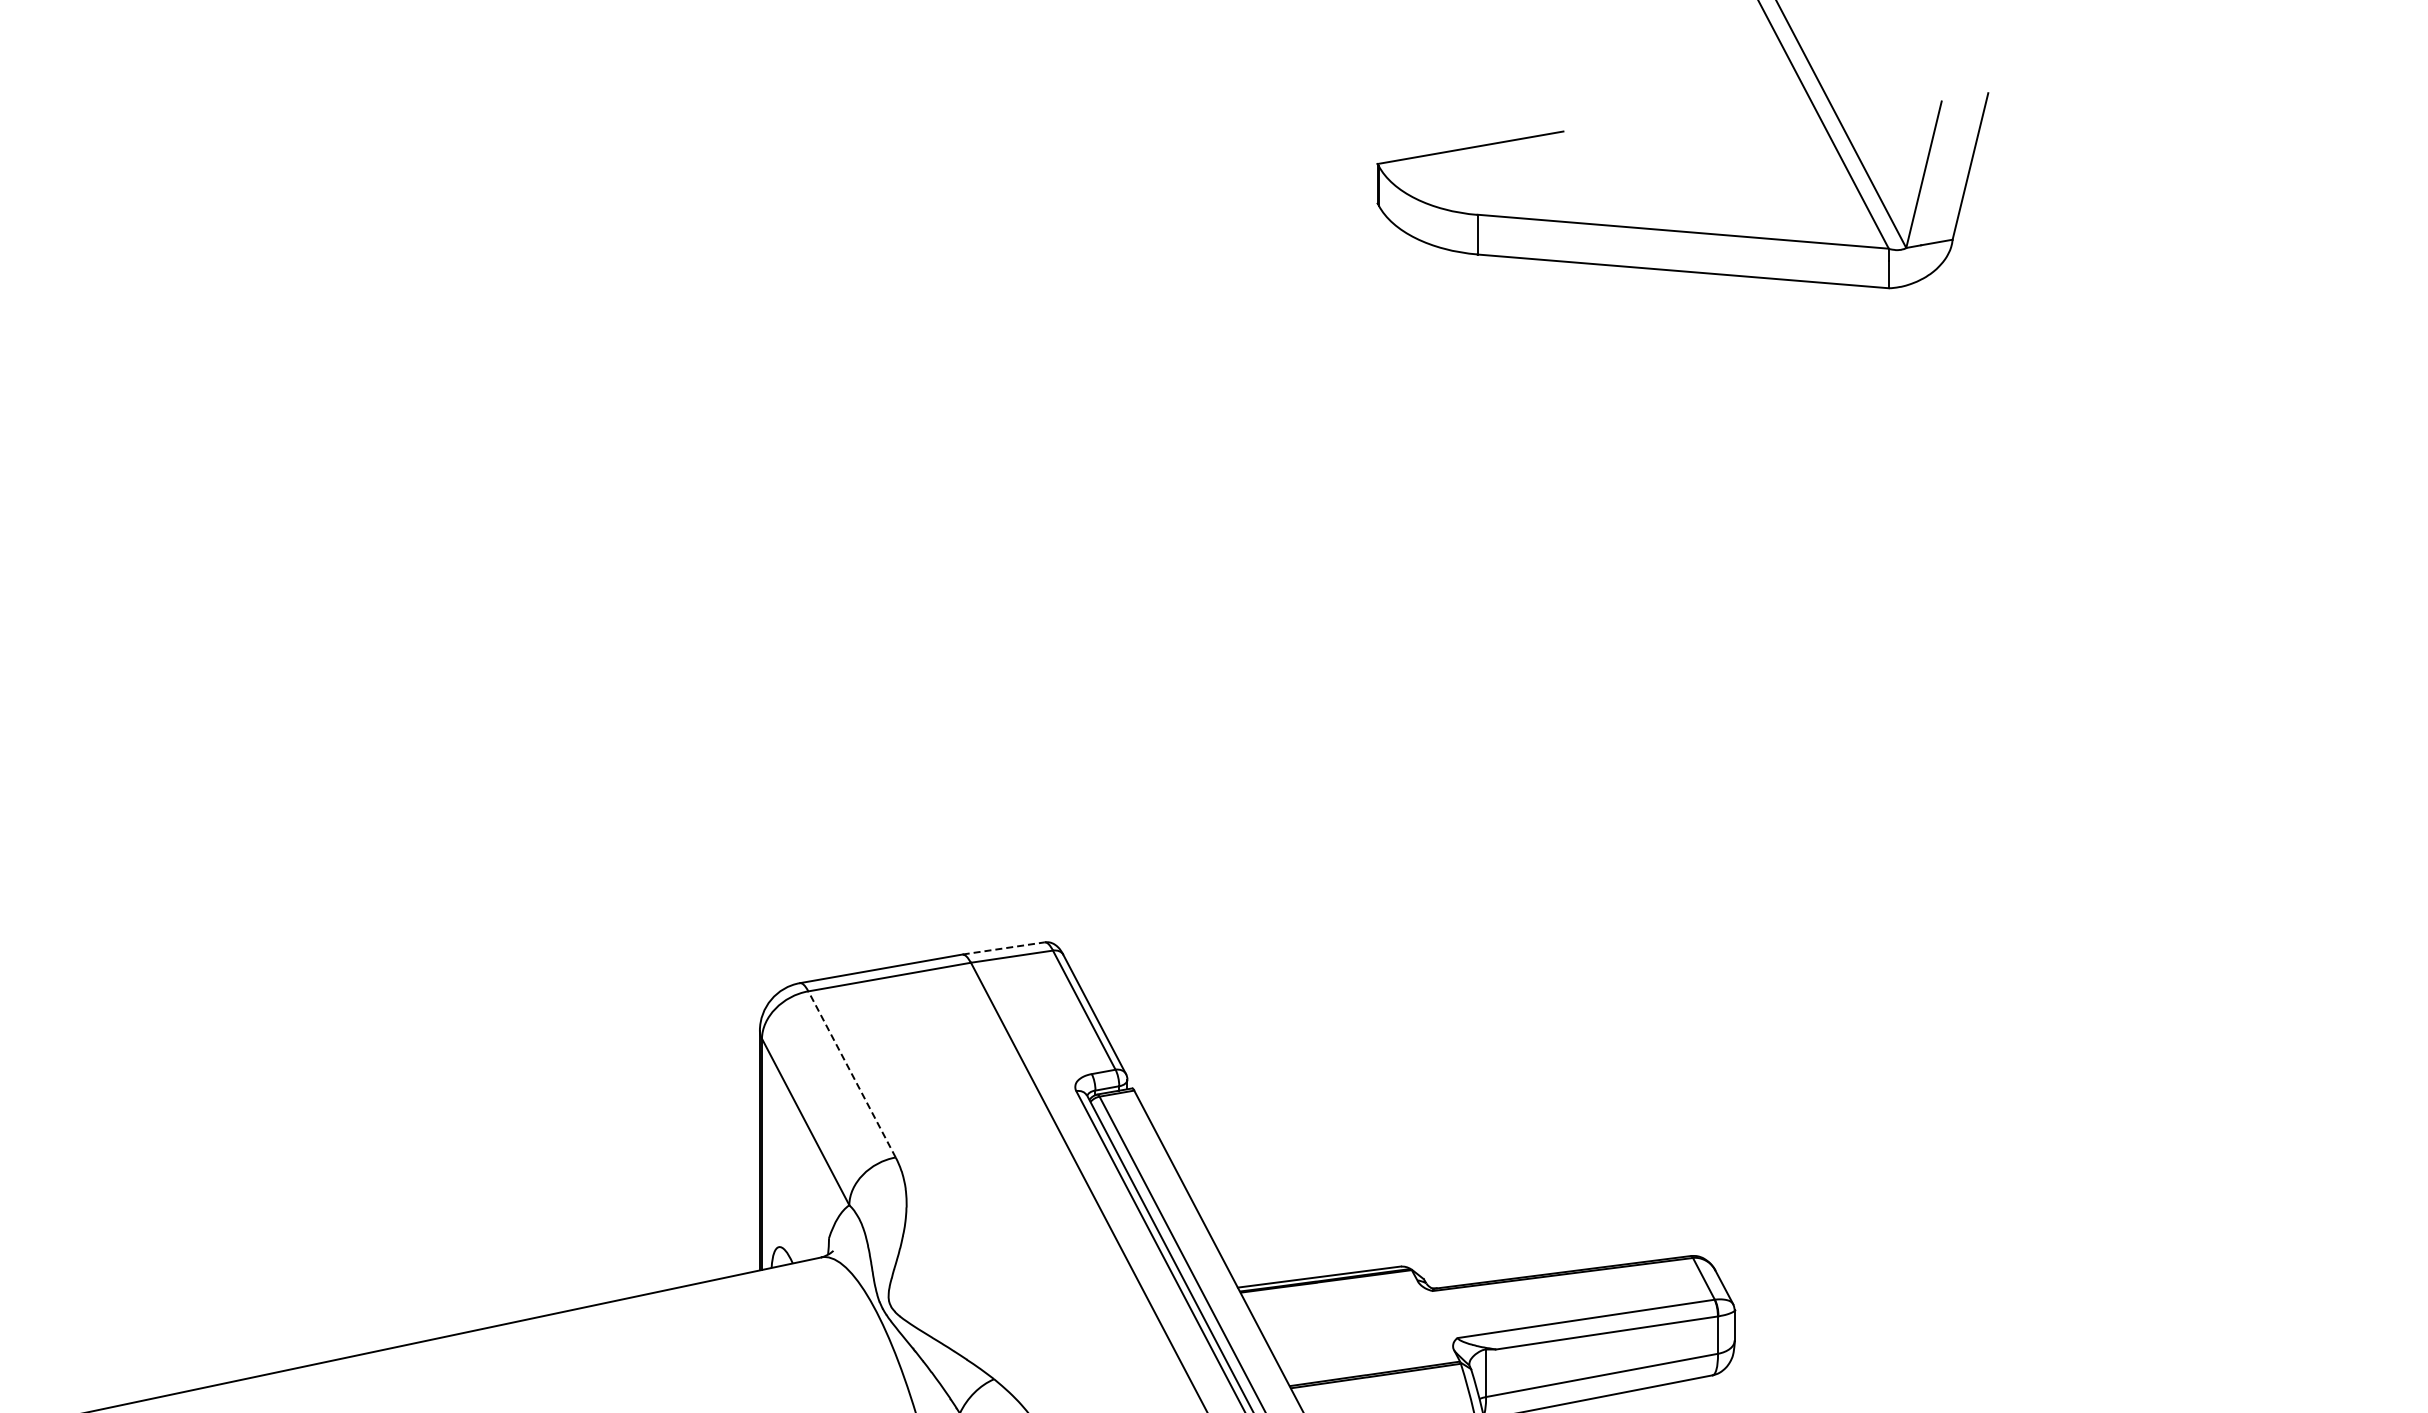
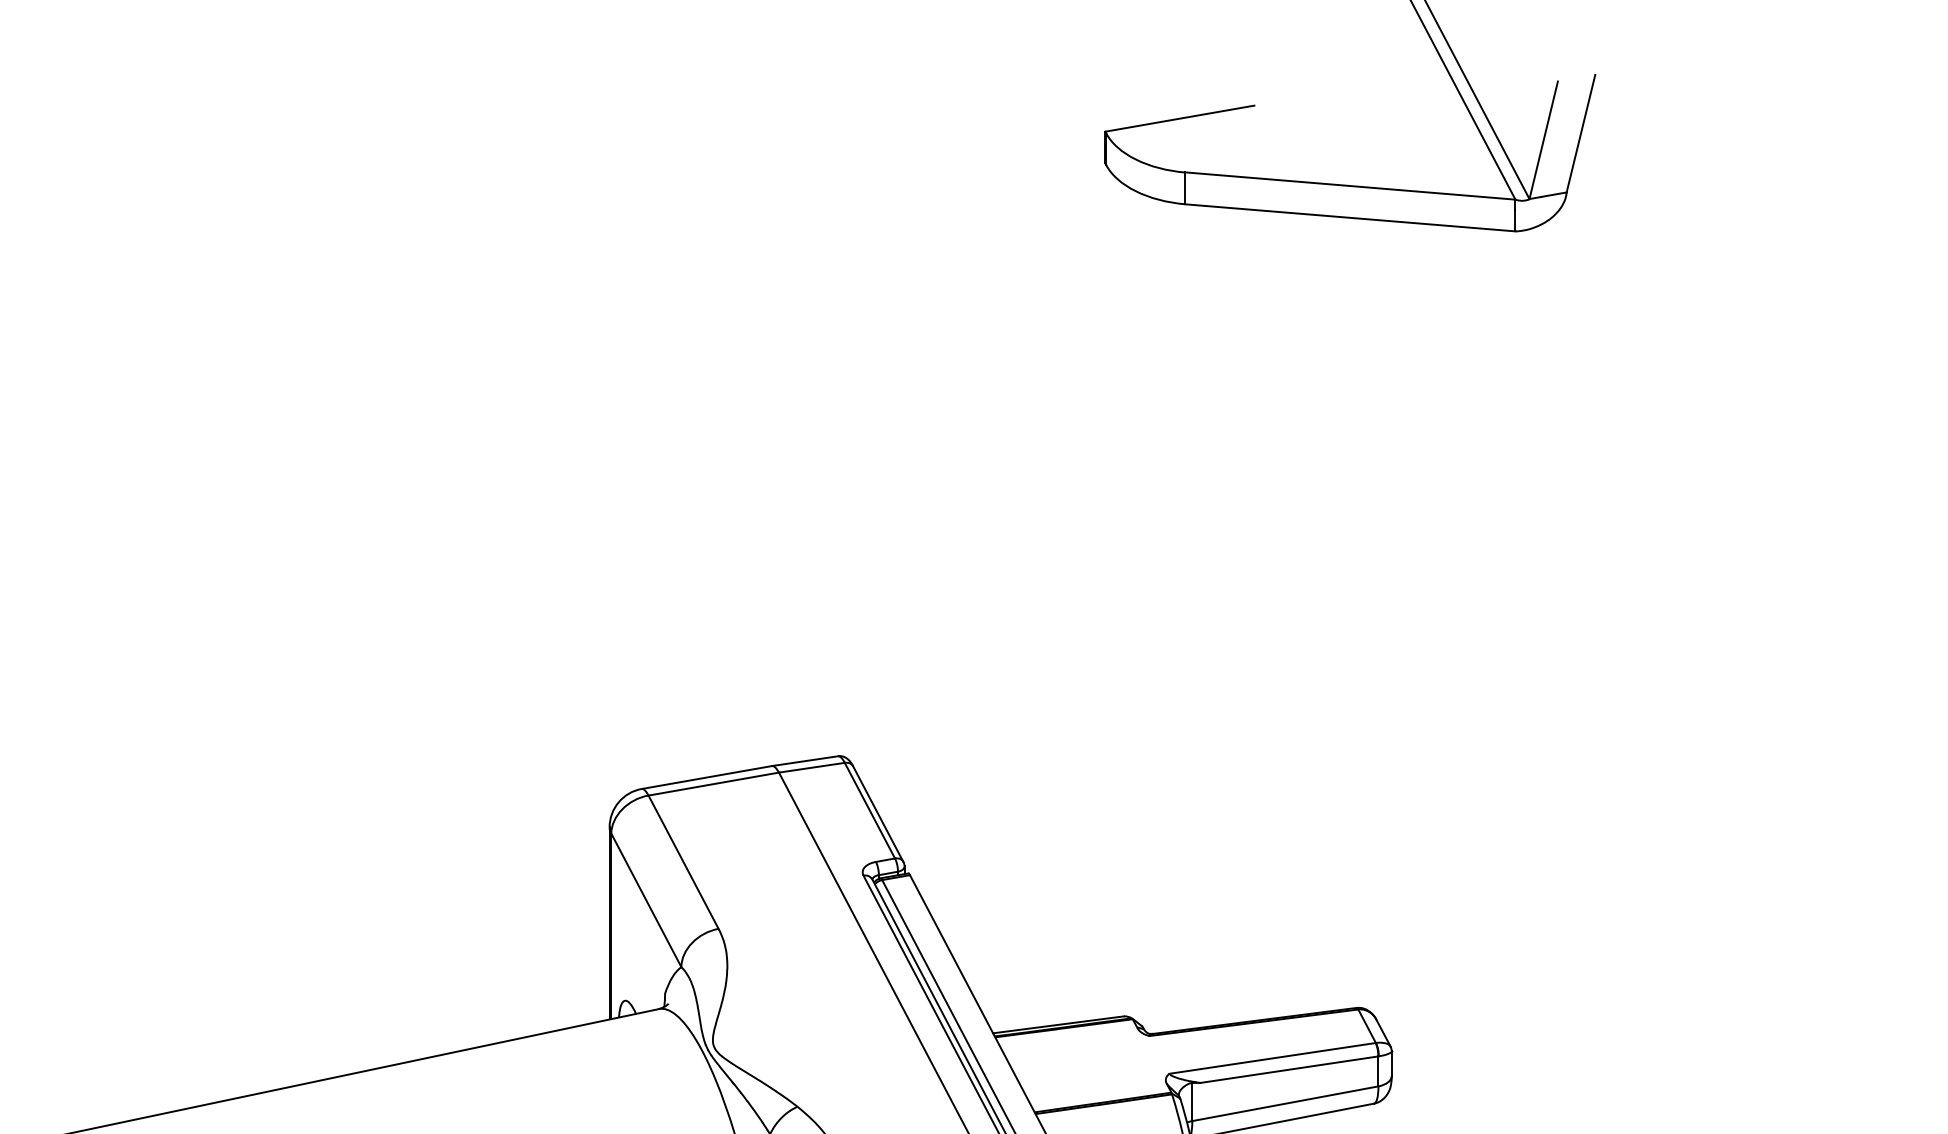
line: (1004, 948) -> (805, 761), dashed -> solid
line: (852, 1074) -> (683, 862), dashed -> solid

